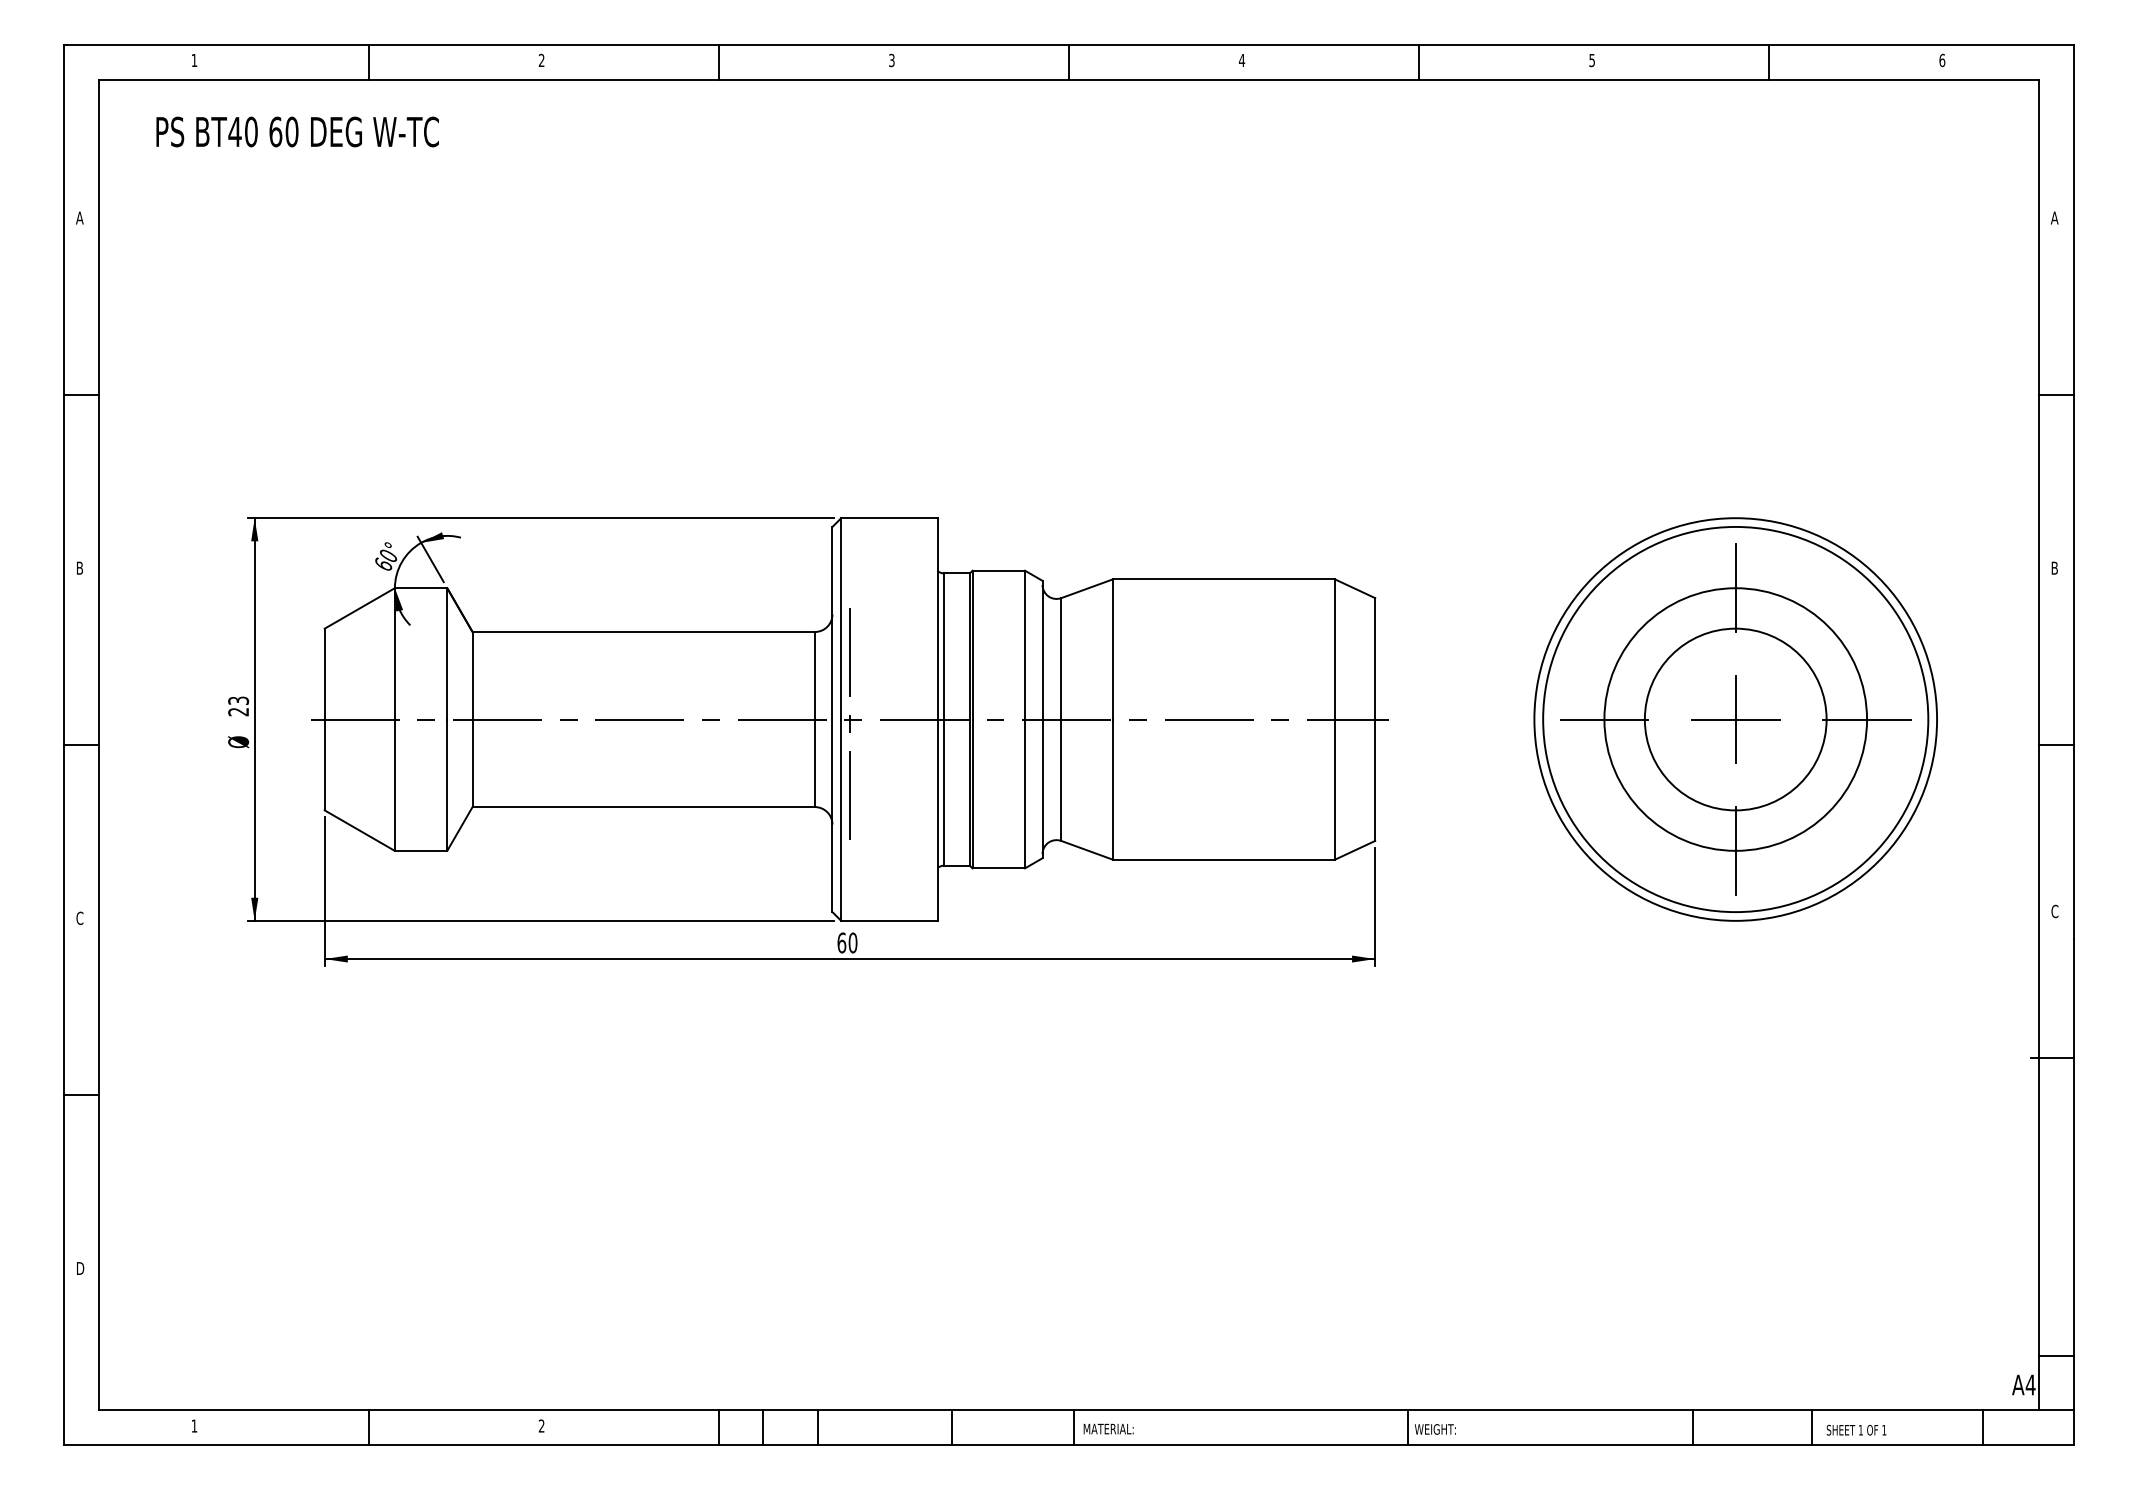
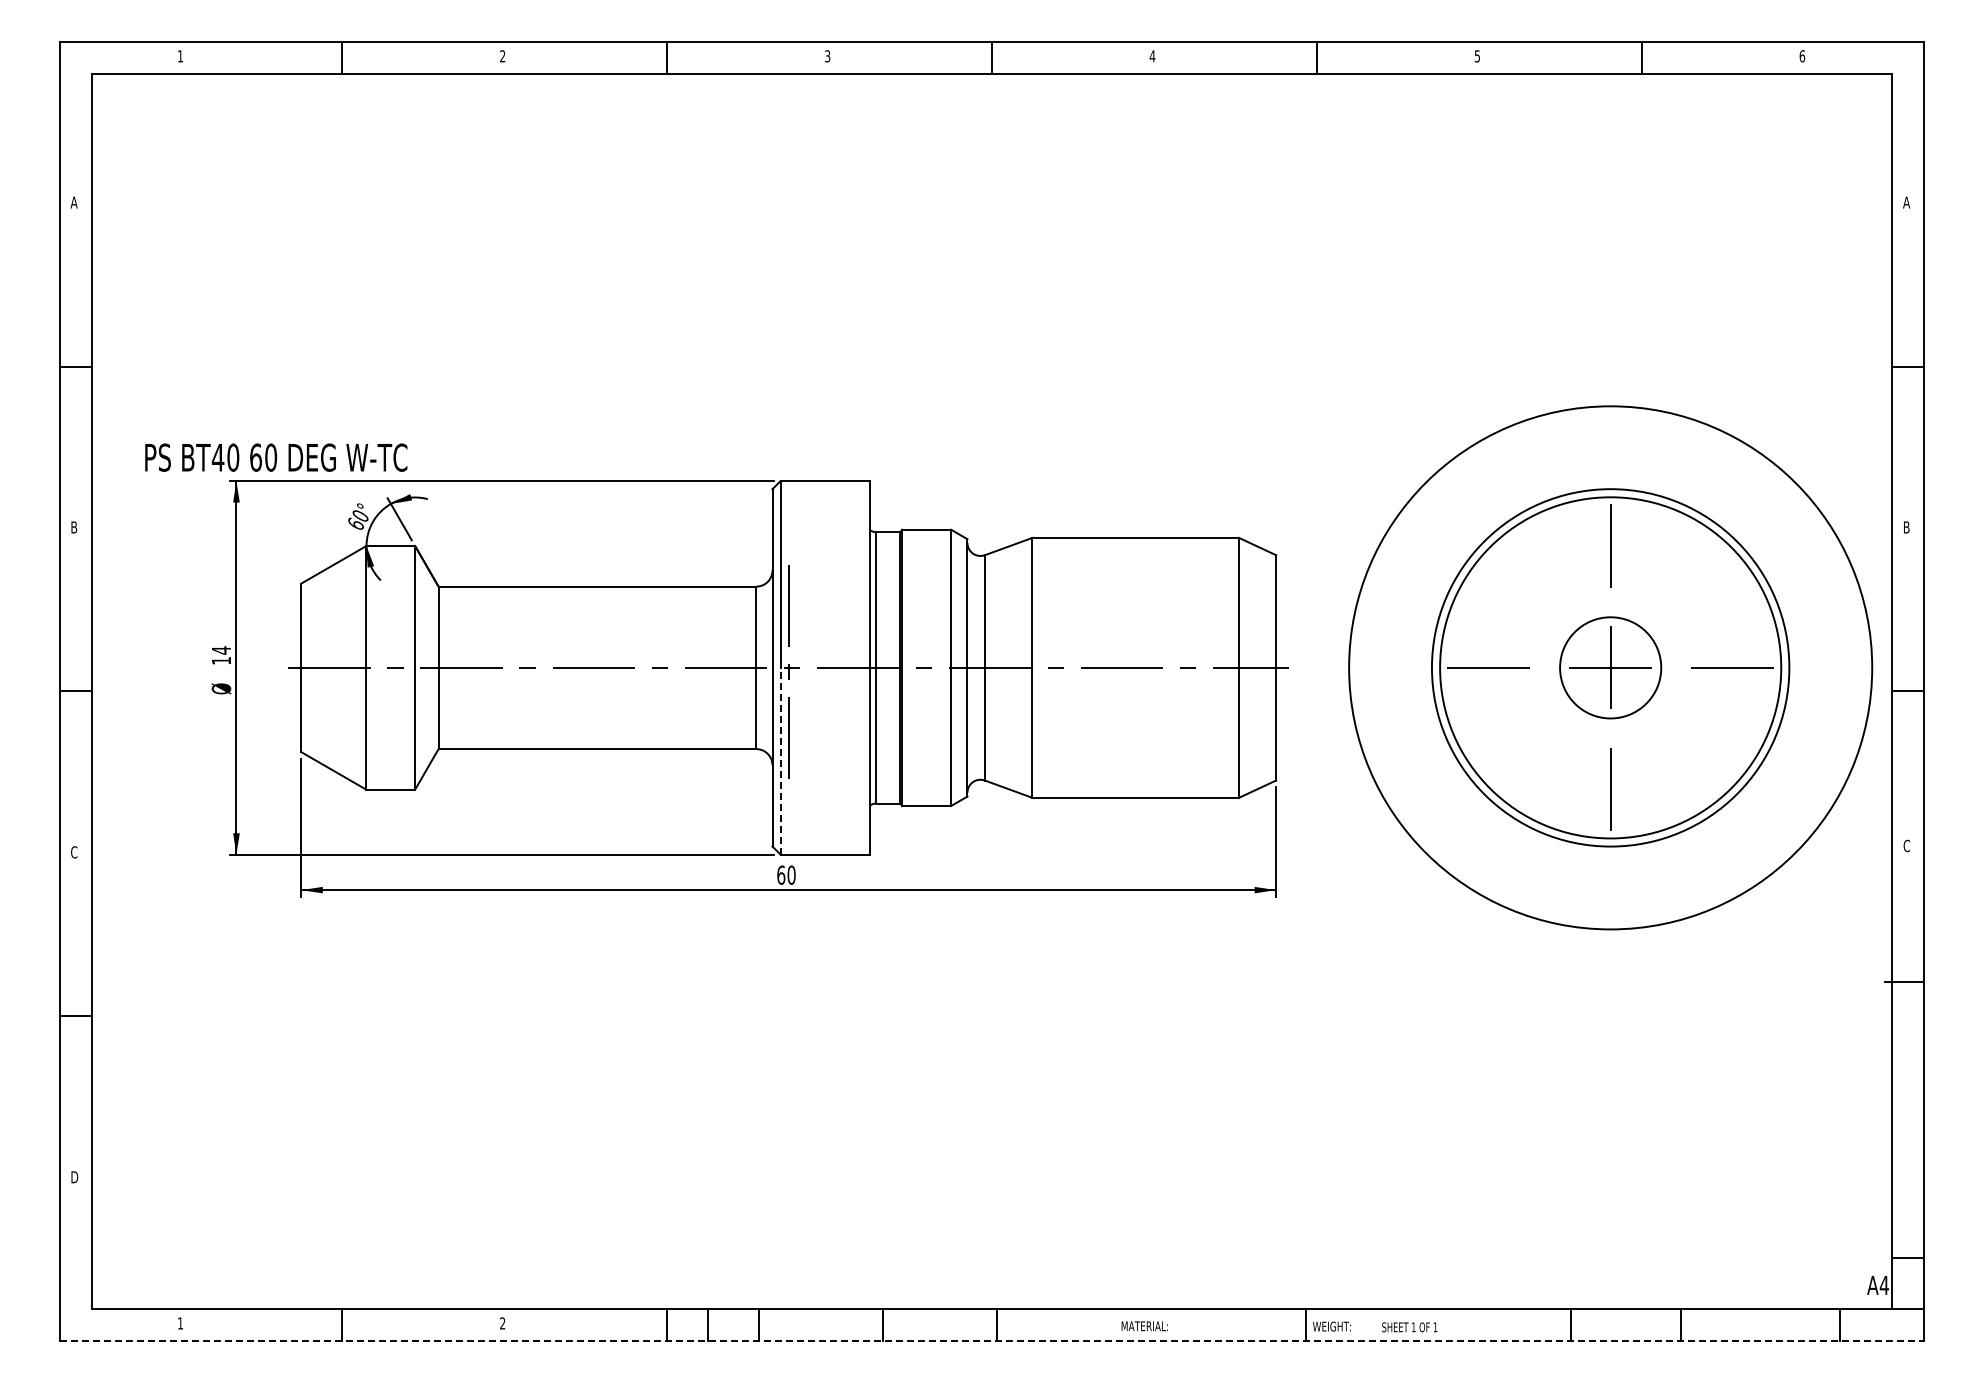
text: (297, 131) -> (276, 457), moved
text: (238, 706) -> (221, 655), 23 -> 14
circle: (1735, 719) -> (1610, 667), size x0.6
circle: (1735, 719) -> (1610, 667), size x1.4
circle: (1735, 719) -> (1610, 667), size x1.4
line: (841, 819) -> (780, 760), solid -> dashed
text: (1108, 1429) -> (1144, 1326), moved
text: (1856, 1430) -> (1409, 1327), moved
line: (1069, 1445) -> (992, 1341), solid -> dashed

